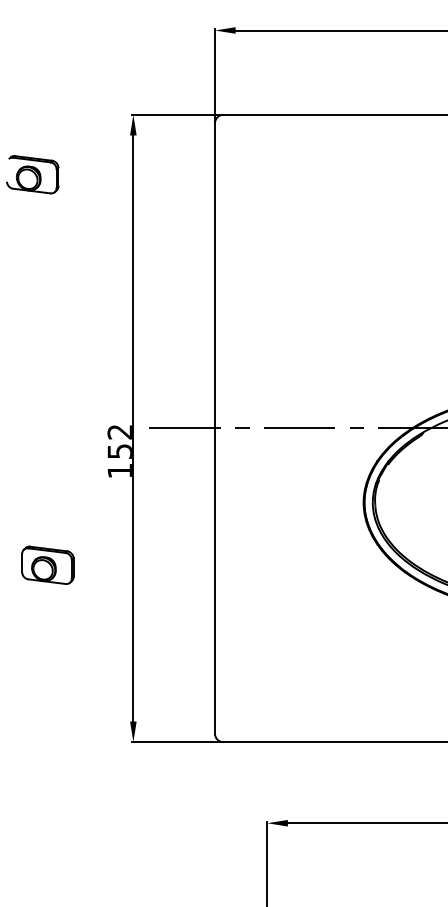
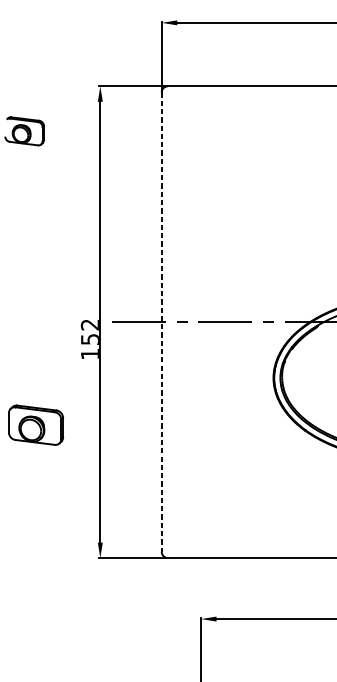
line: (215, 428) -> (162, 322), solid -> dashed
part: (47, 564) -> (35, 424), size x1.4

